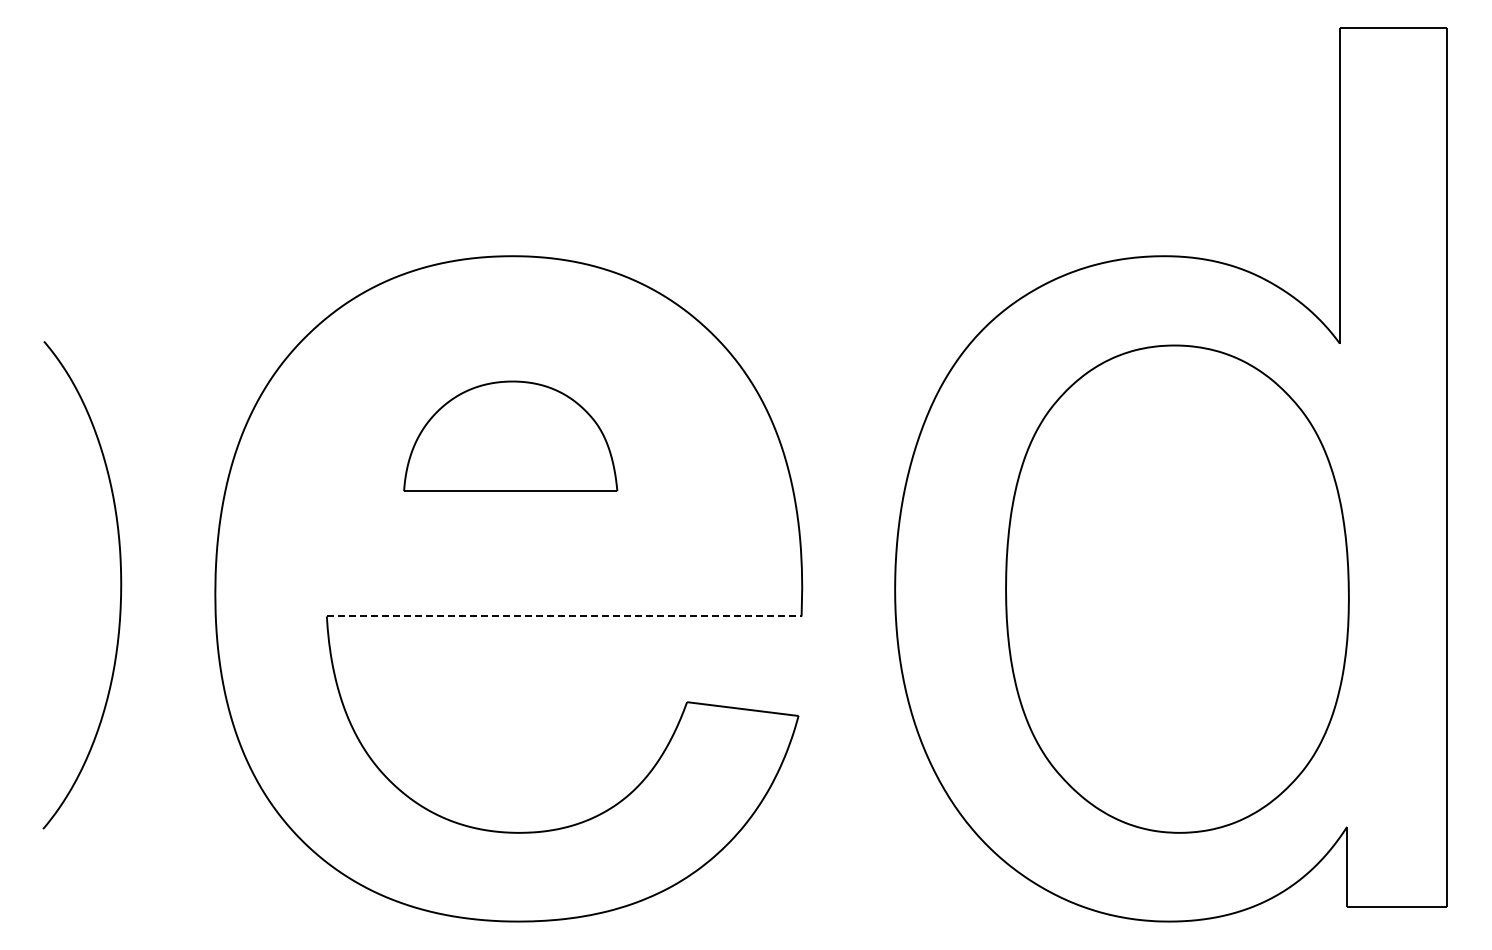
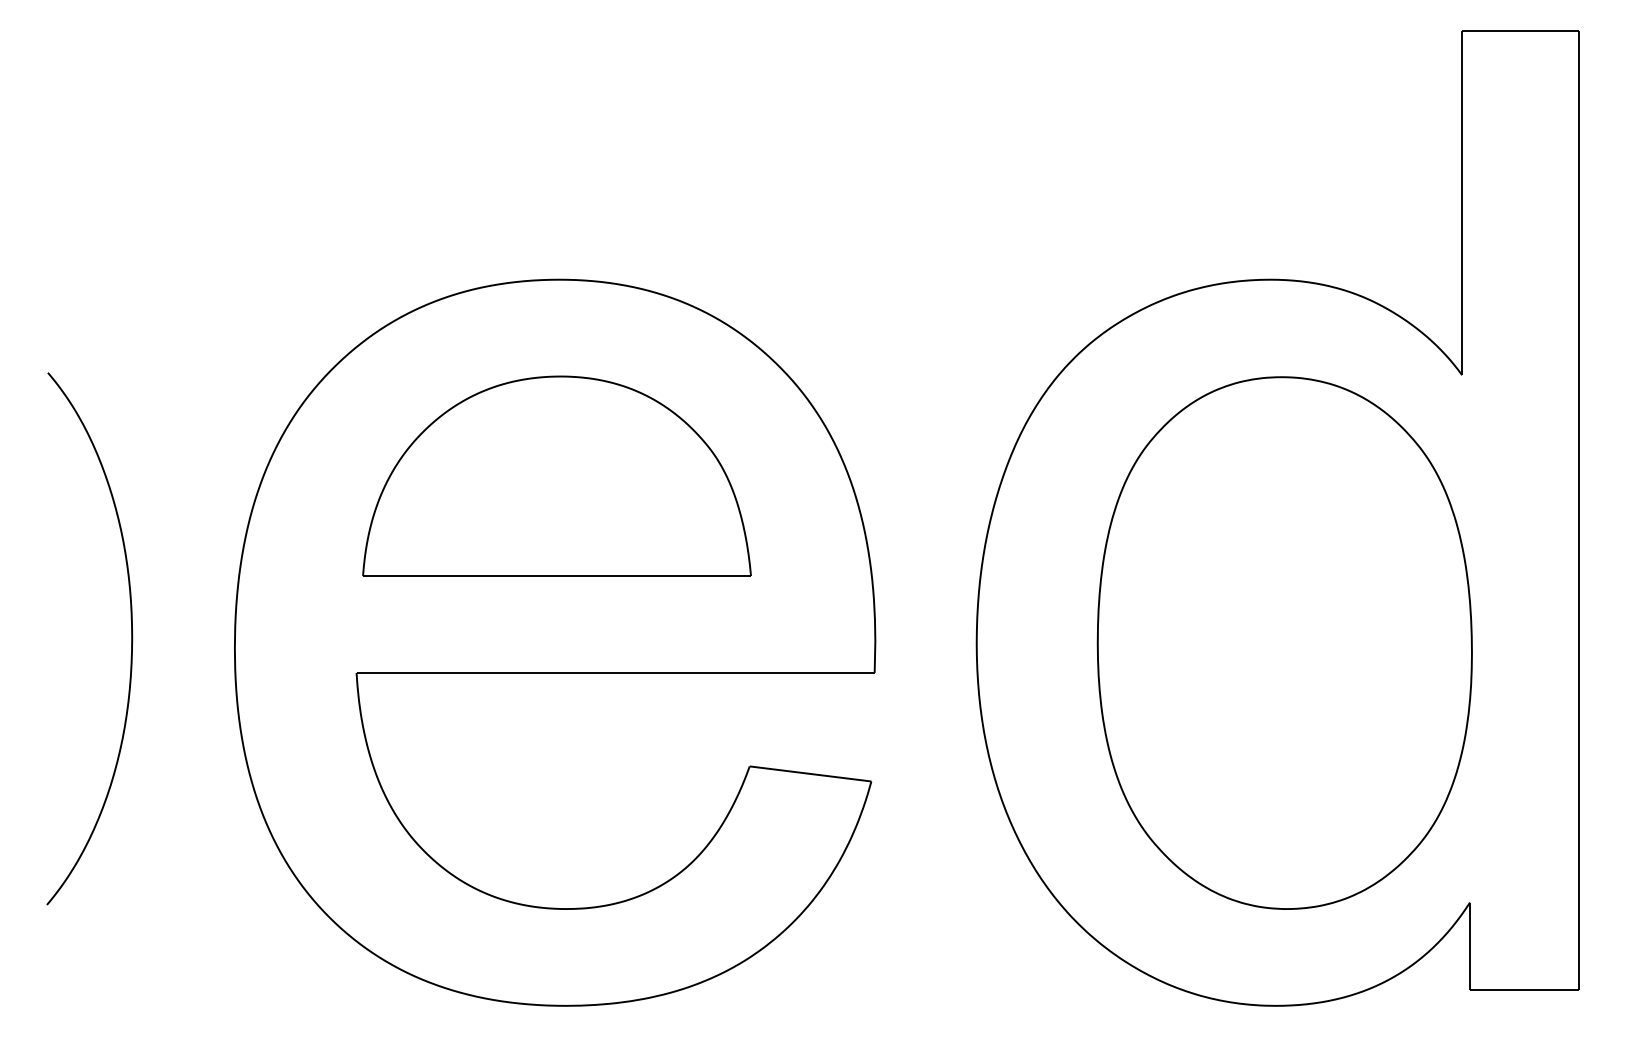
part: (510, 436) -> (556, 476), size x1.67
line: (564, 616) -> (615, 672), dashed -> solid

